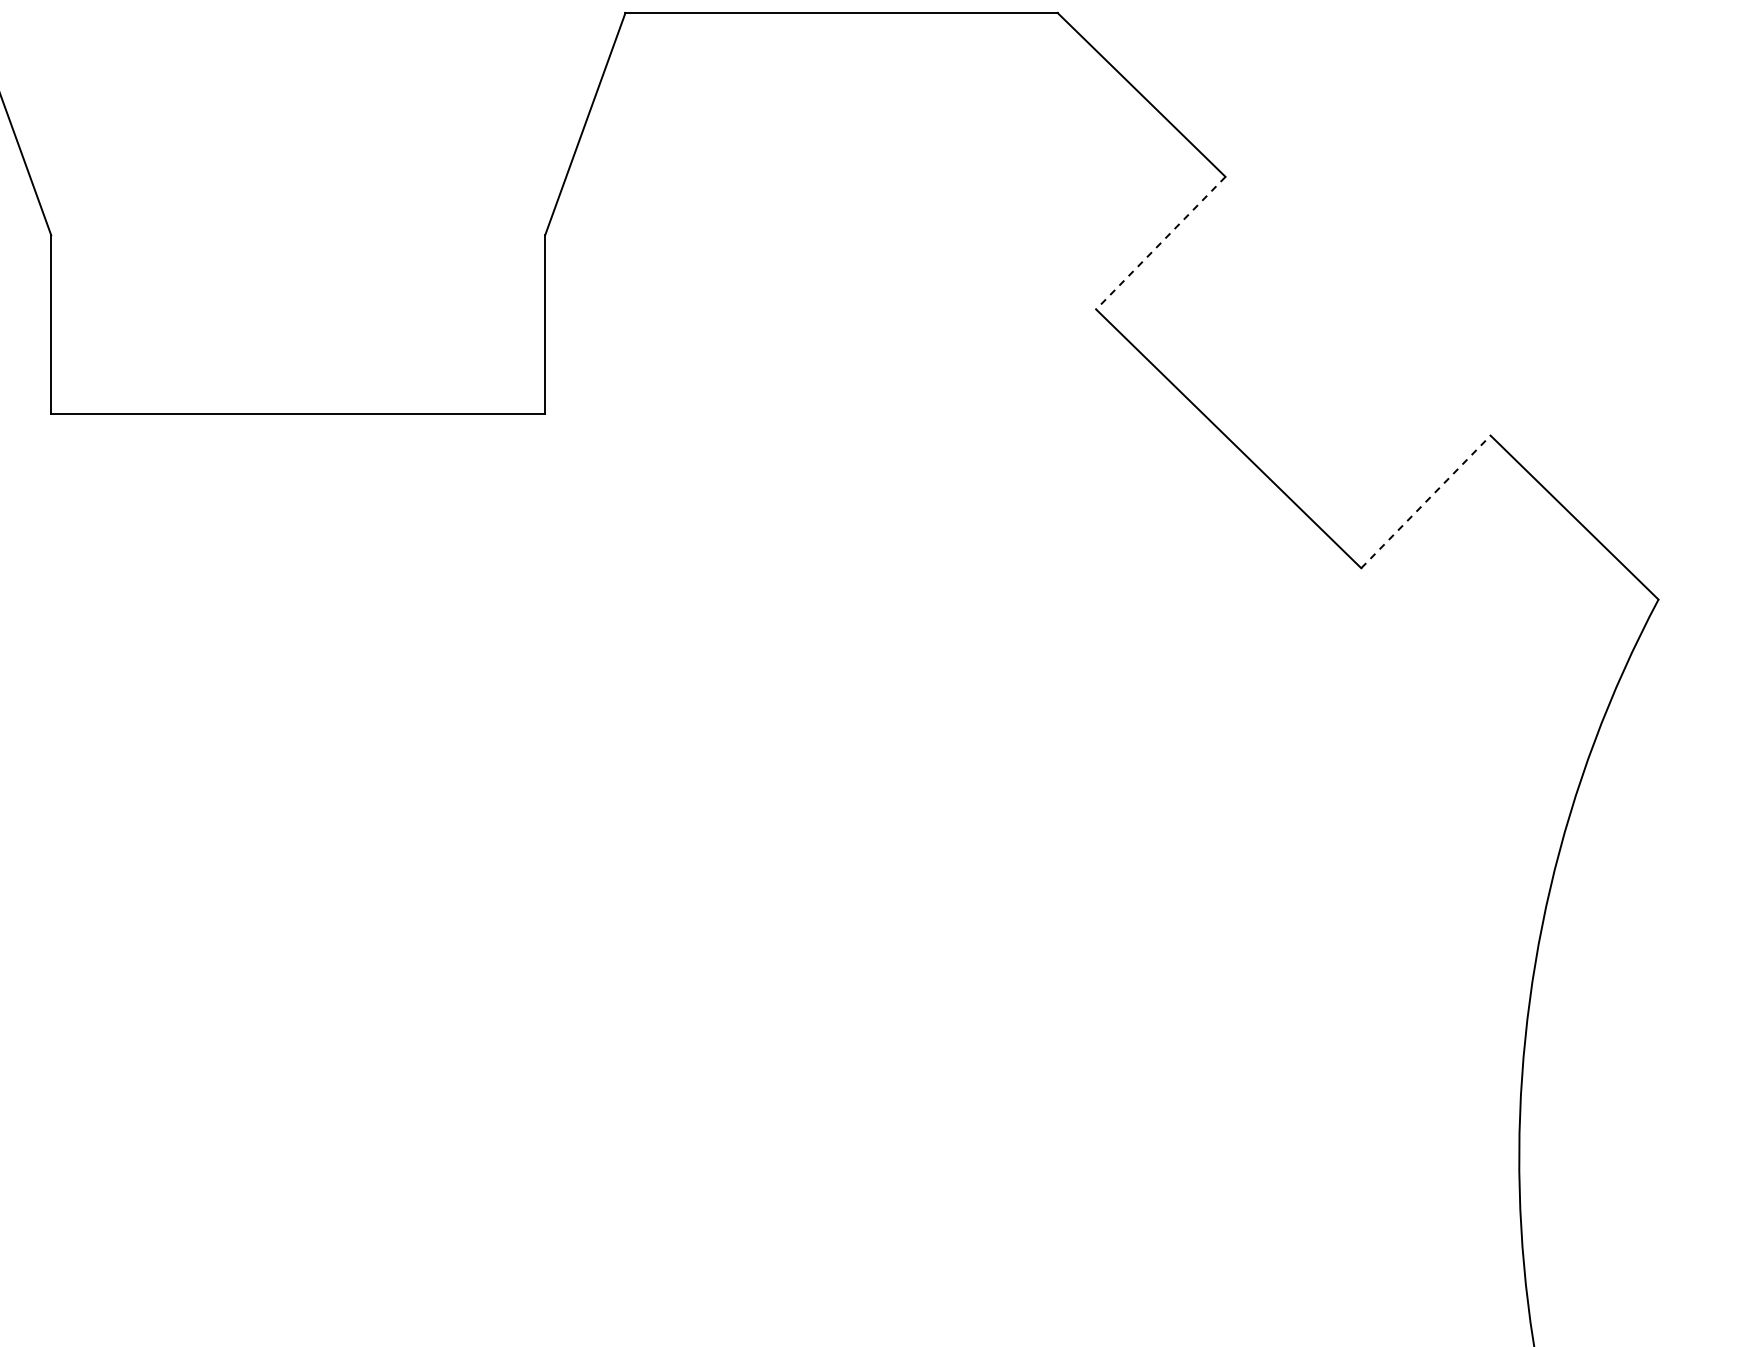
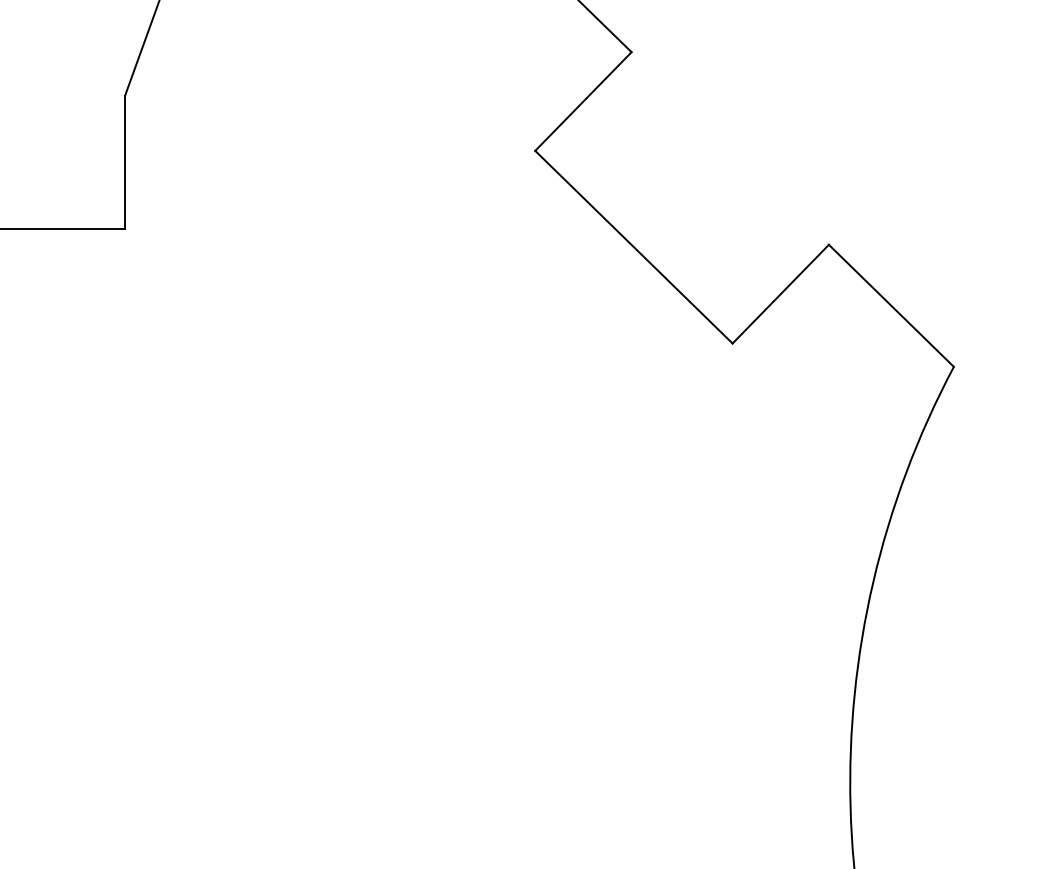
line: (1160, 243) -> (583, 101), dashed -> solid
line: (1425, 501) -> (780, 293), dashed -> solid

